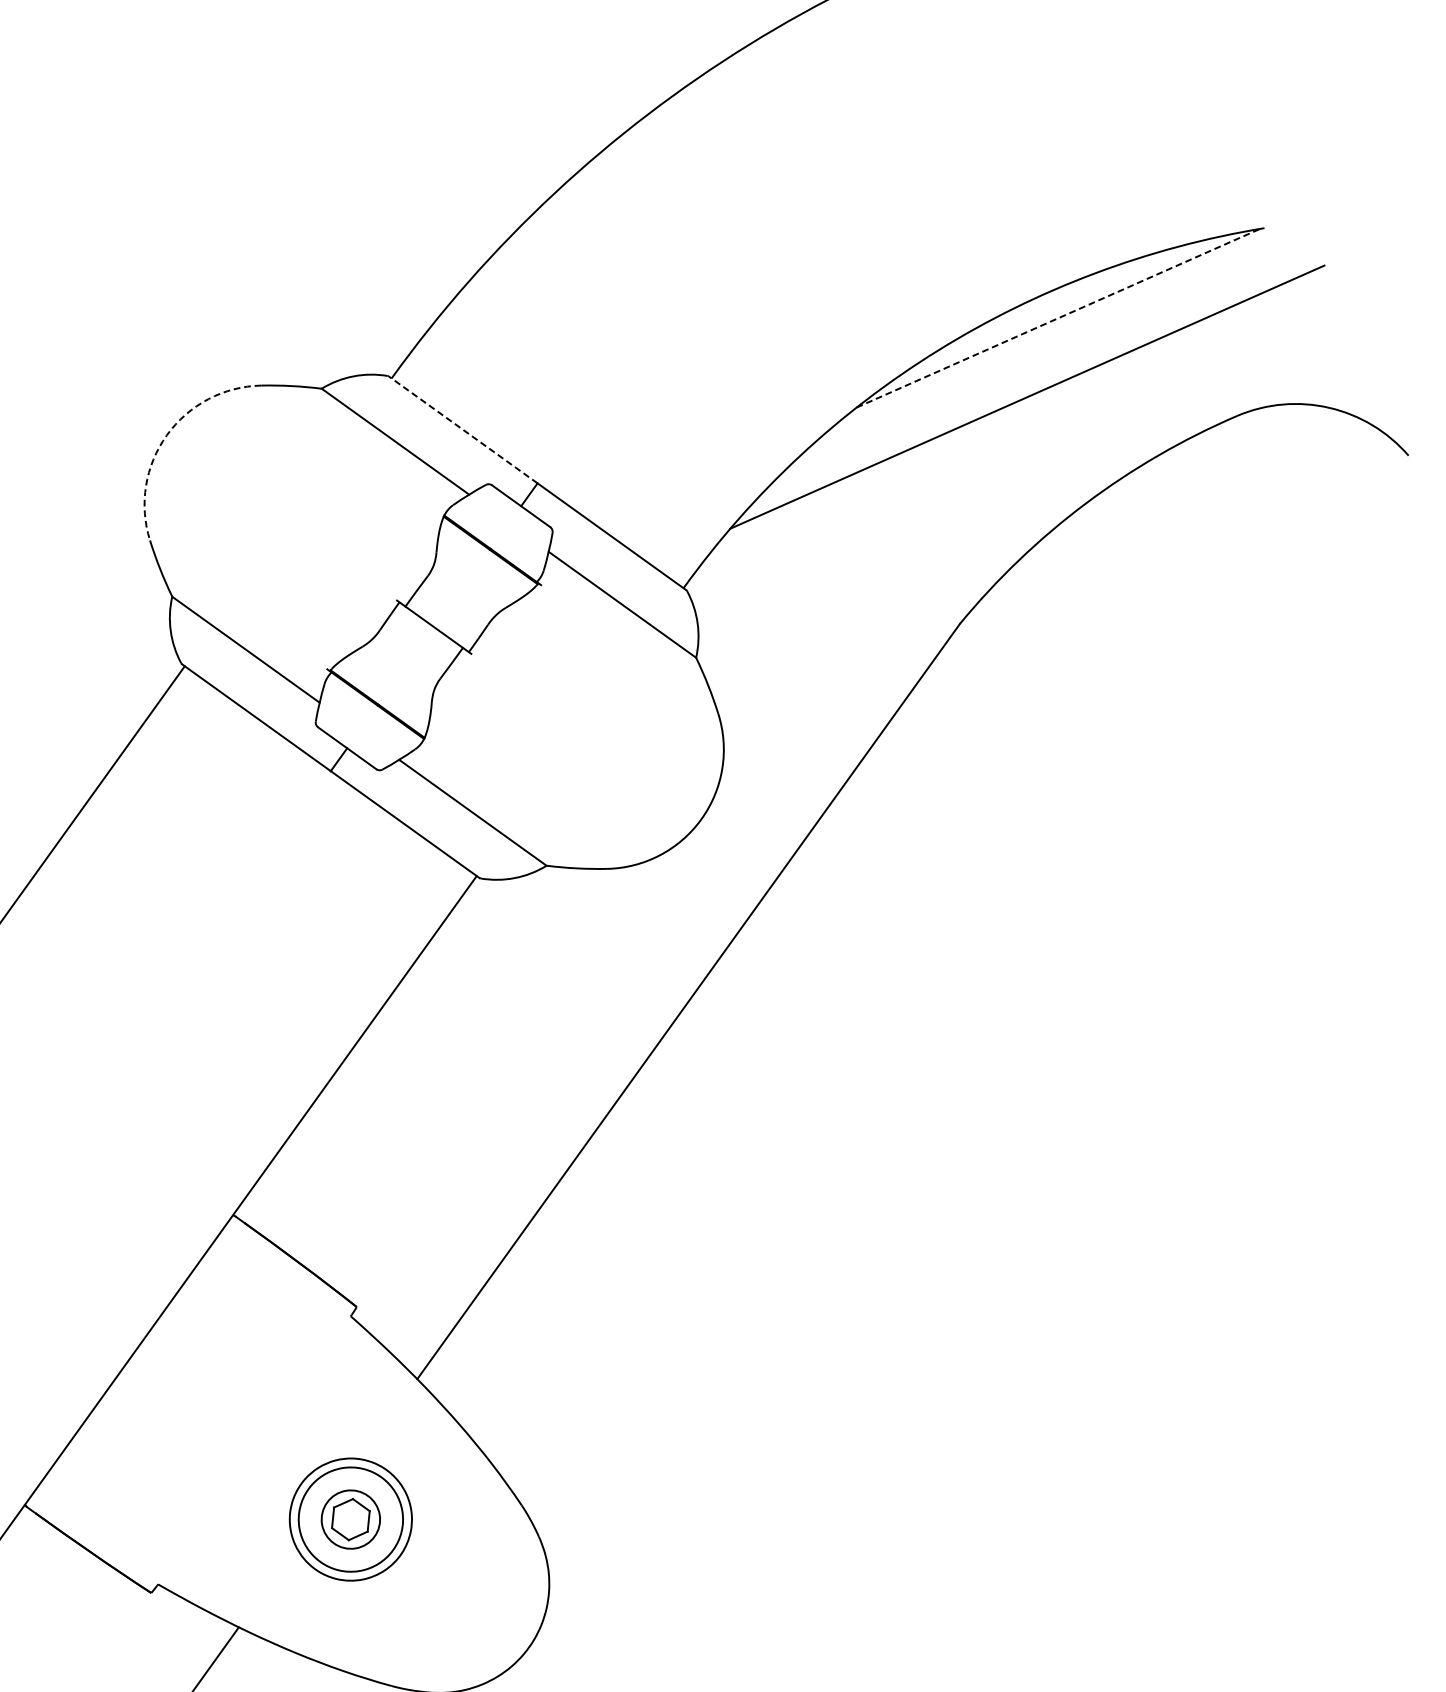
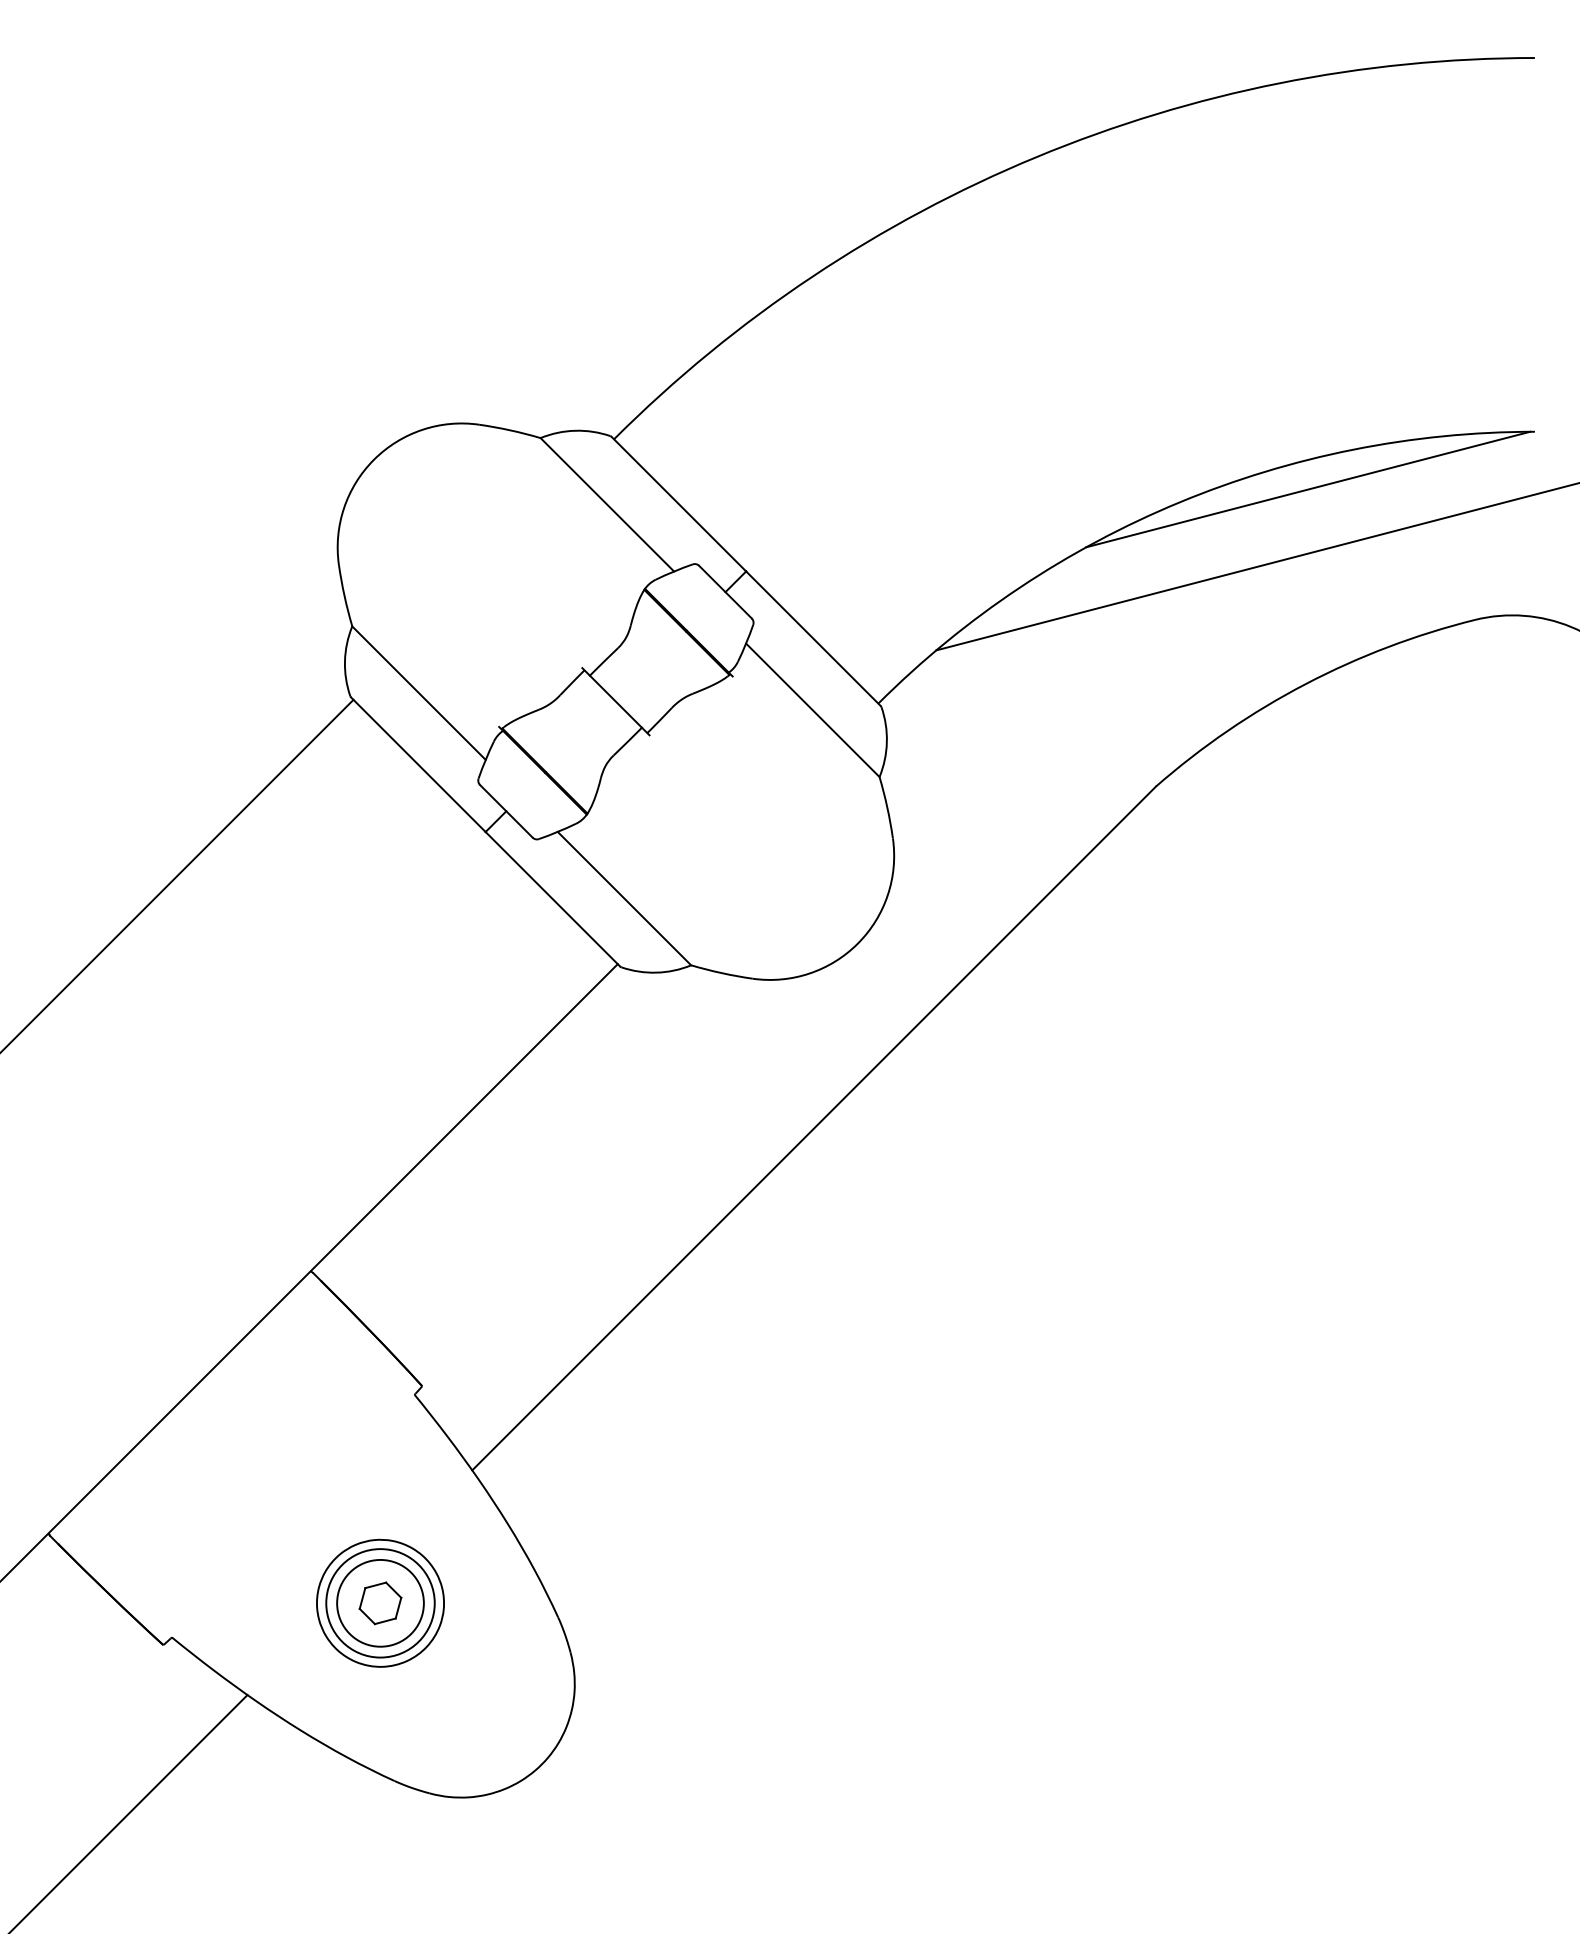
line: (1058, 318) -> (1308, 489), dashed -> solid
line: (462, 429) -> (678, 503), dashed -> solid
arc: (167, 434) -> (374, 459), dashed -> solid
circle: (350, 1518) -> (380, 1602), size x1.43

